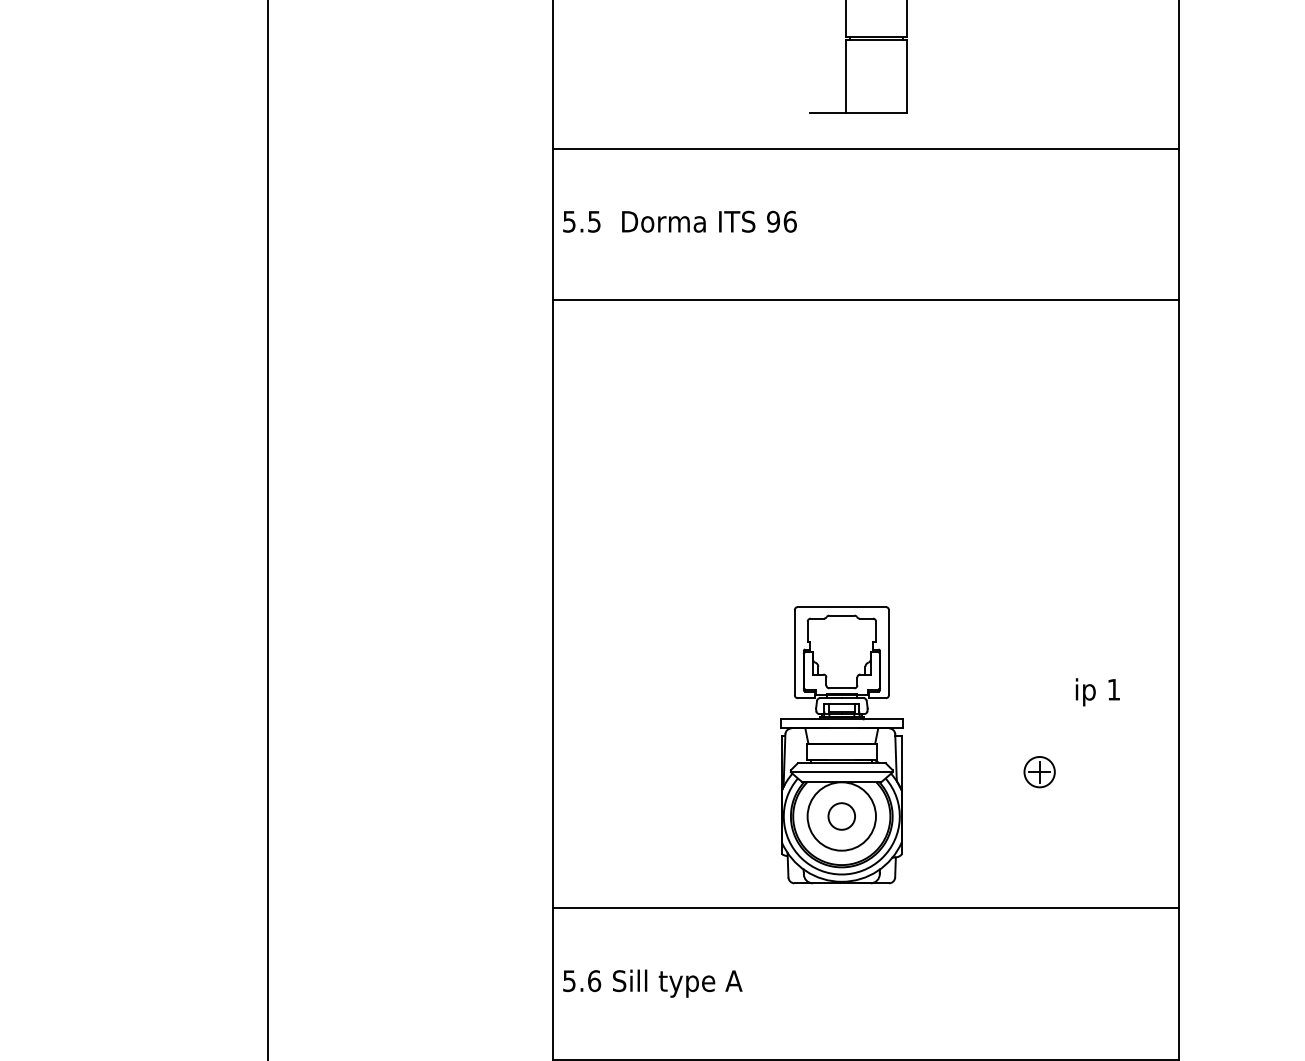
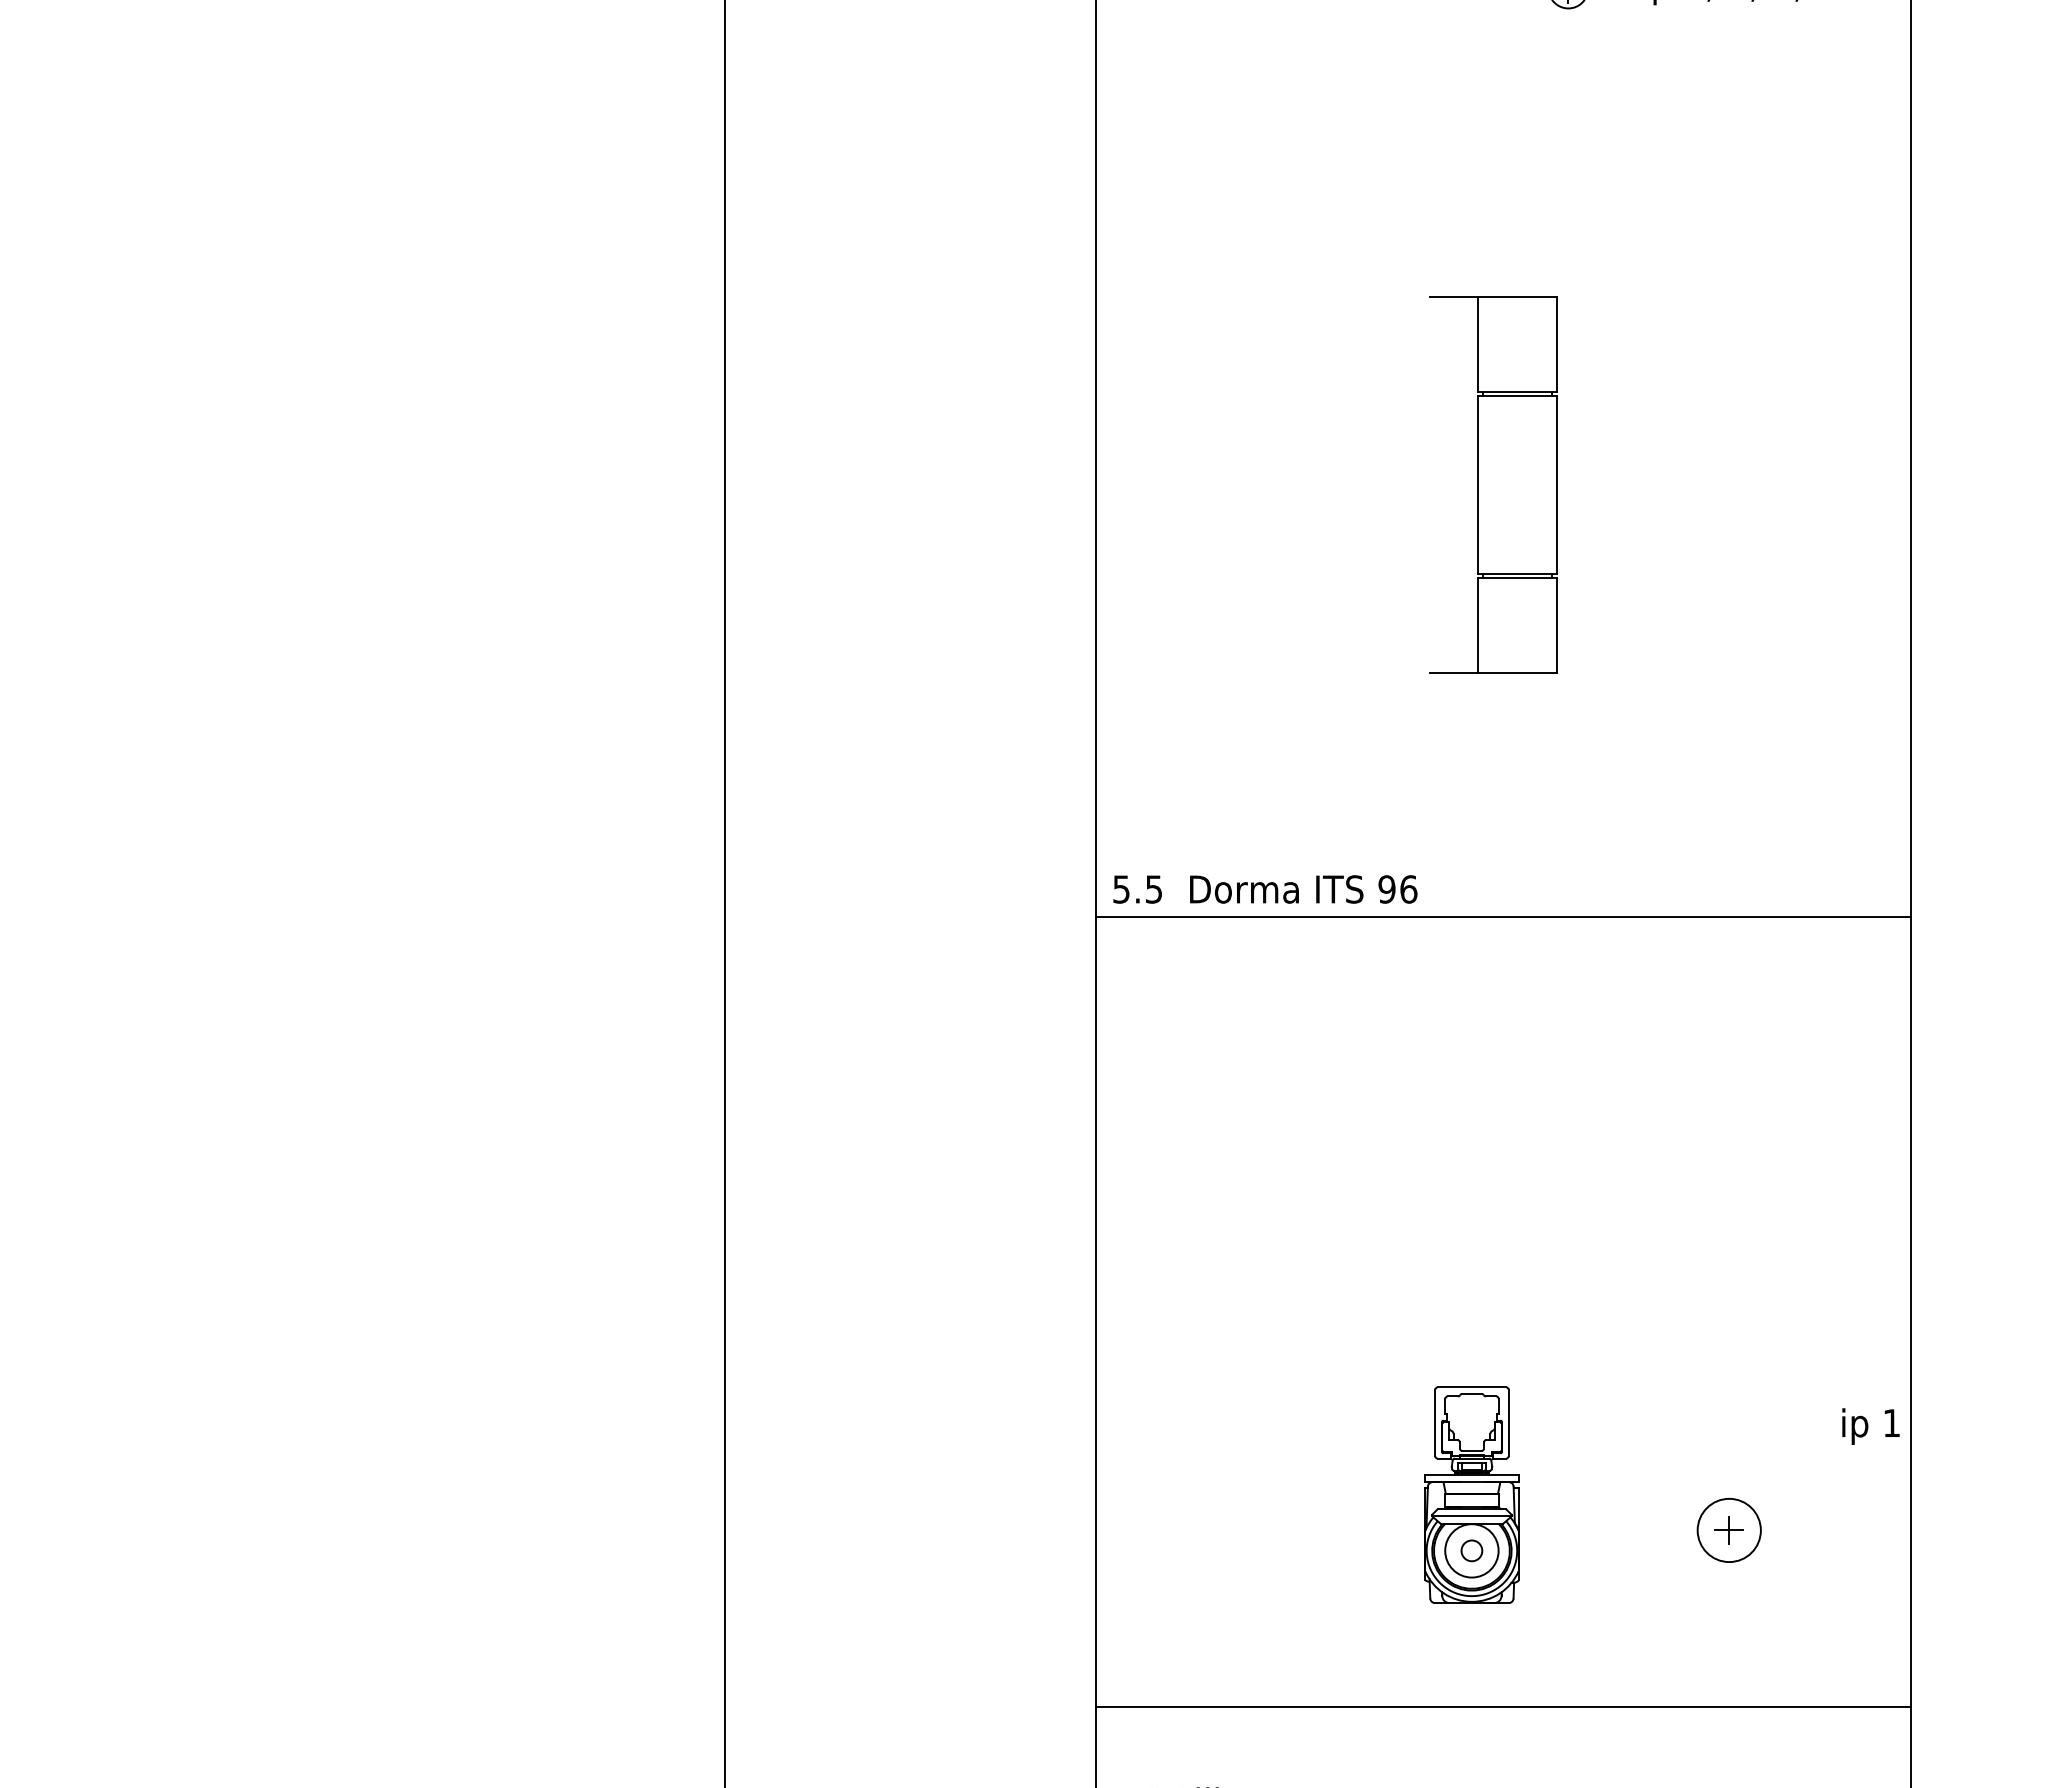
line: (865, 148) -> (1502, 719), removed
text: (680, 221) -> (1265, 889), moved
text: (1097, 692) -> (1870, 1426), moved
part: (841, 744) -> (1471, 1494), size x0.6
circle: (1039, 772) -> (1729, 1530), size x1.6

